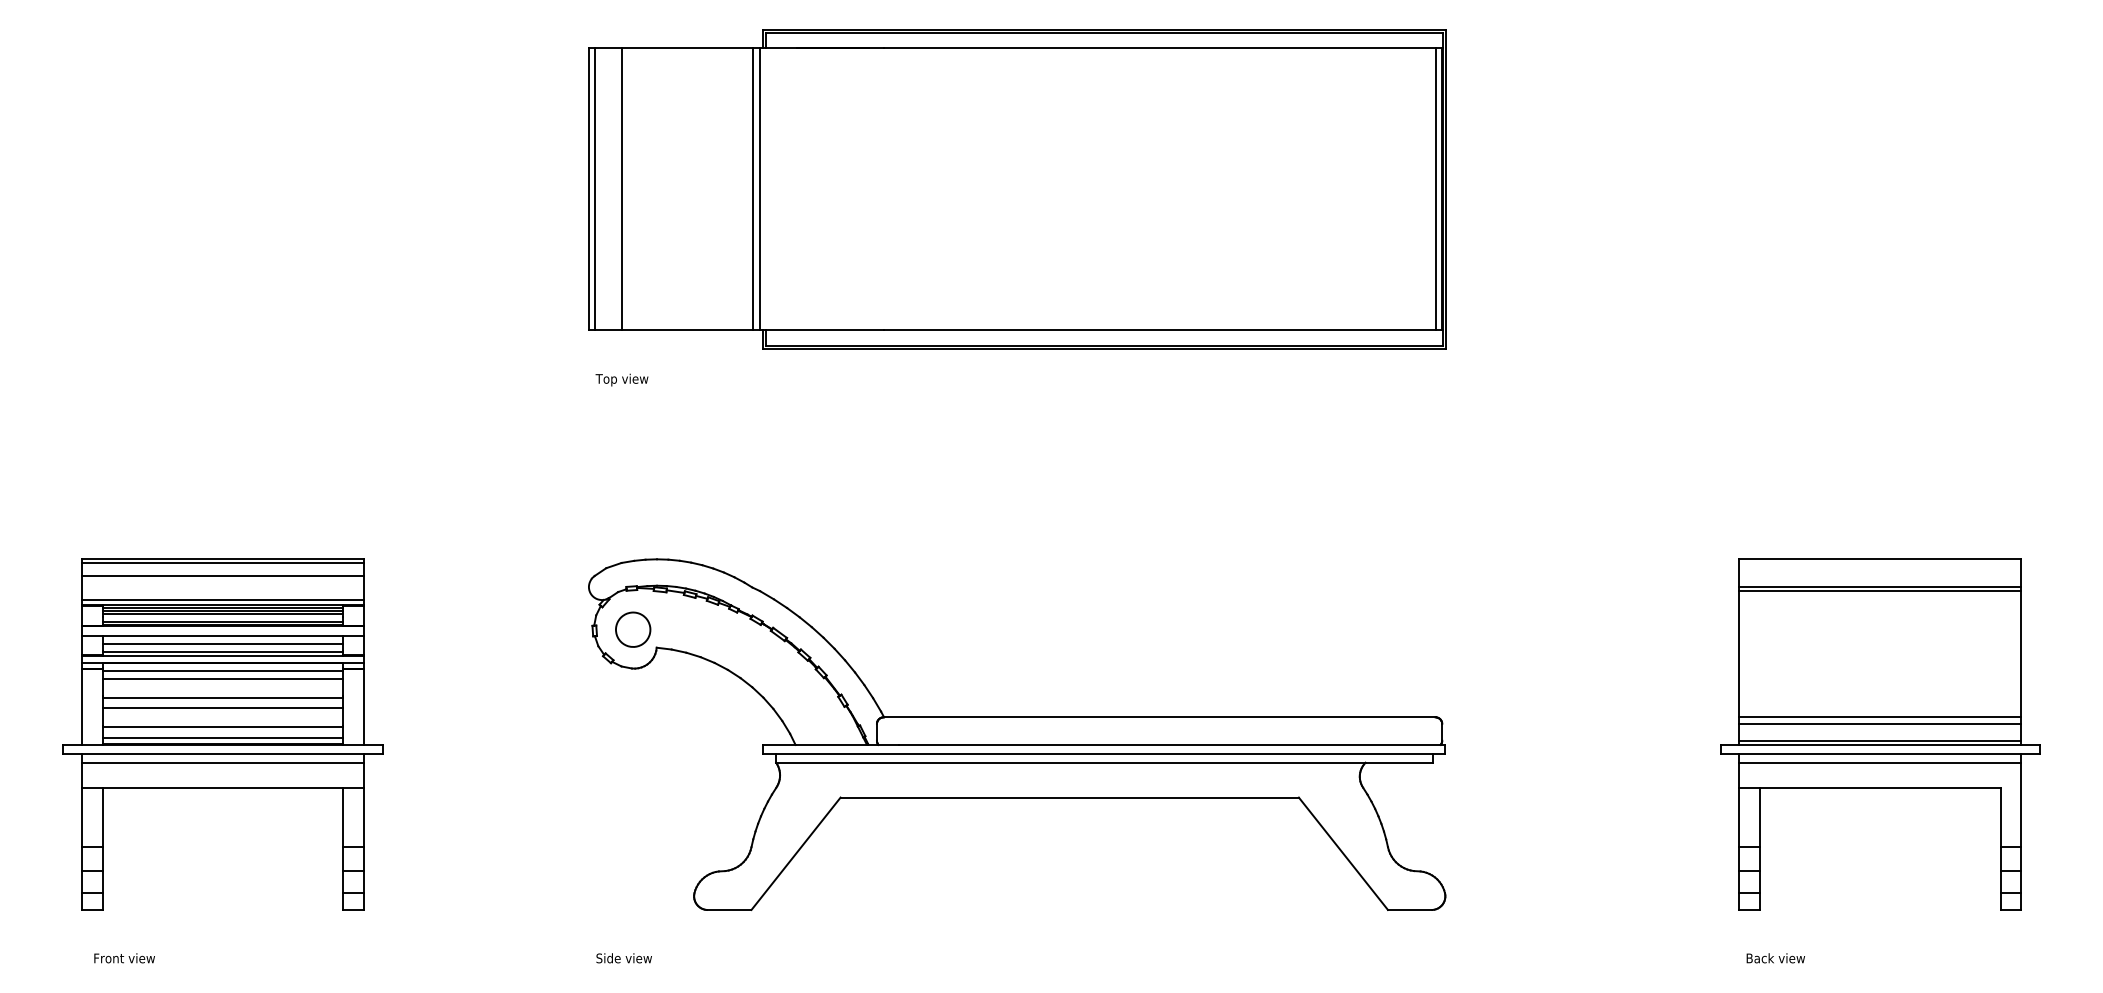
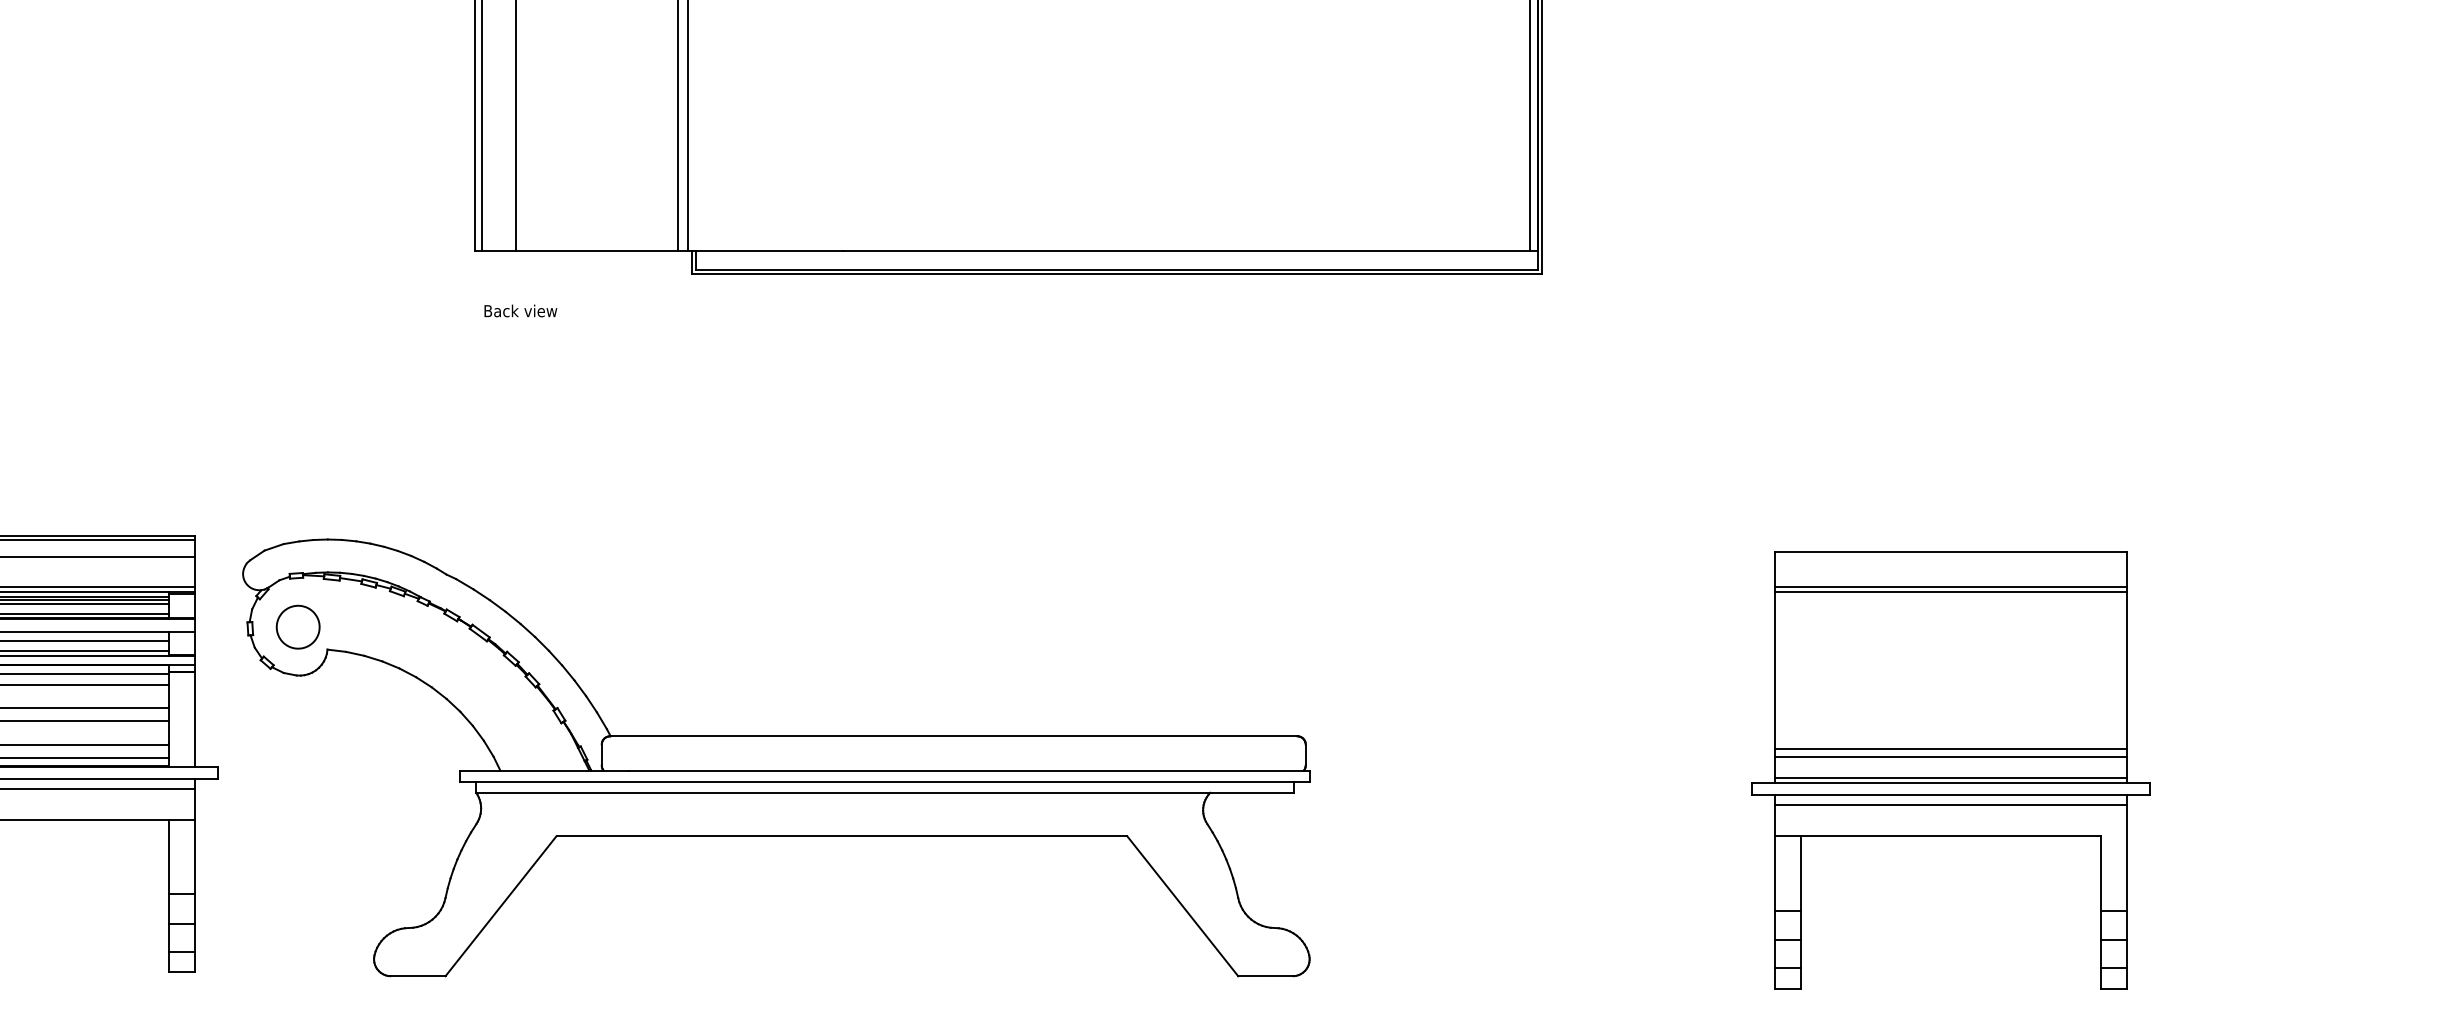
text: (625, 379) -> (520, 311), Top view -> Back view
part: (1017, 734) -> (776, 757), moved
part: (1880, 734) -> (1951, 770), moved

